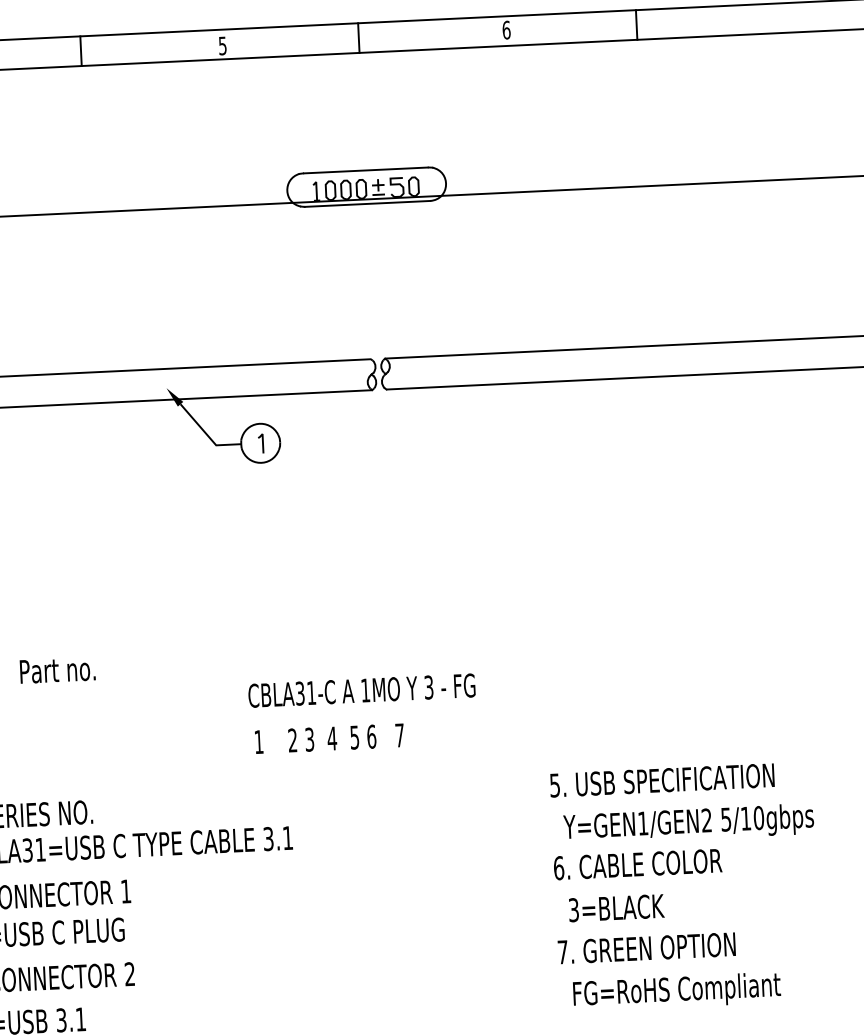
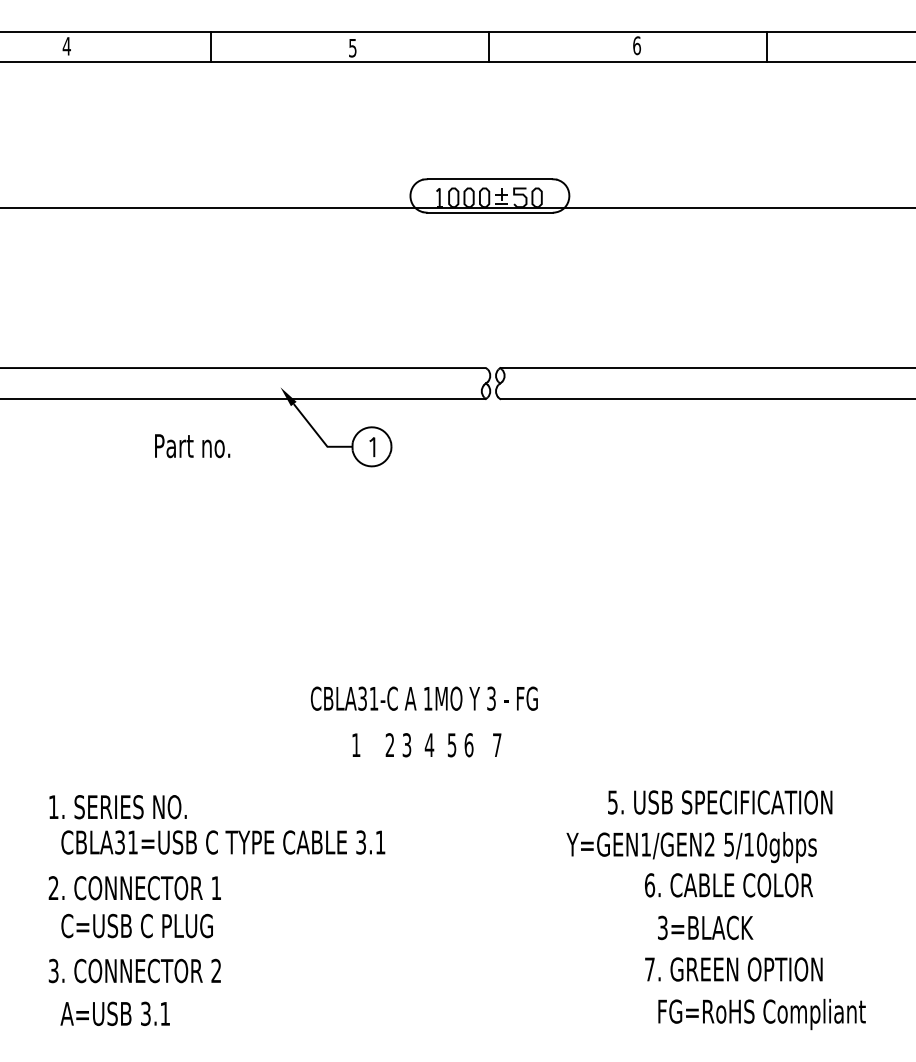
text: (57, 670) -> (192, 446), moved
text: (360, 690) -> (423, 698), moved
text: (662, 780) -> (720, 802), moved
text: (688, 824) -> (691, 847), moved

